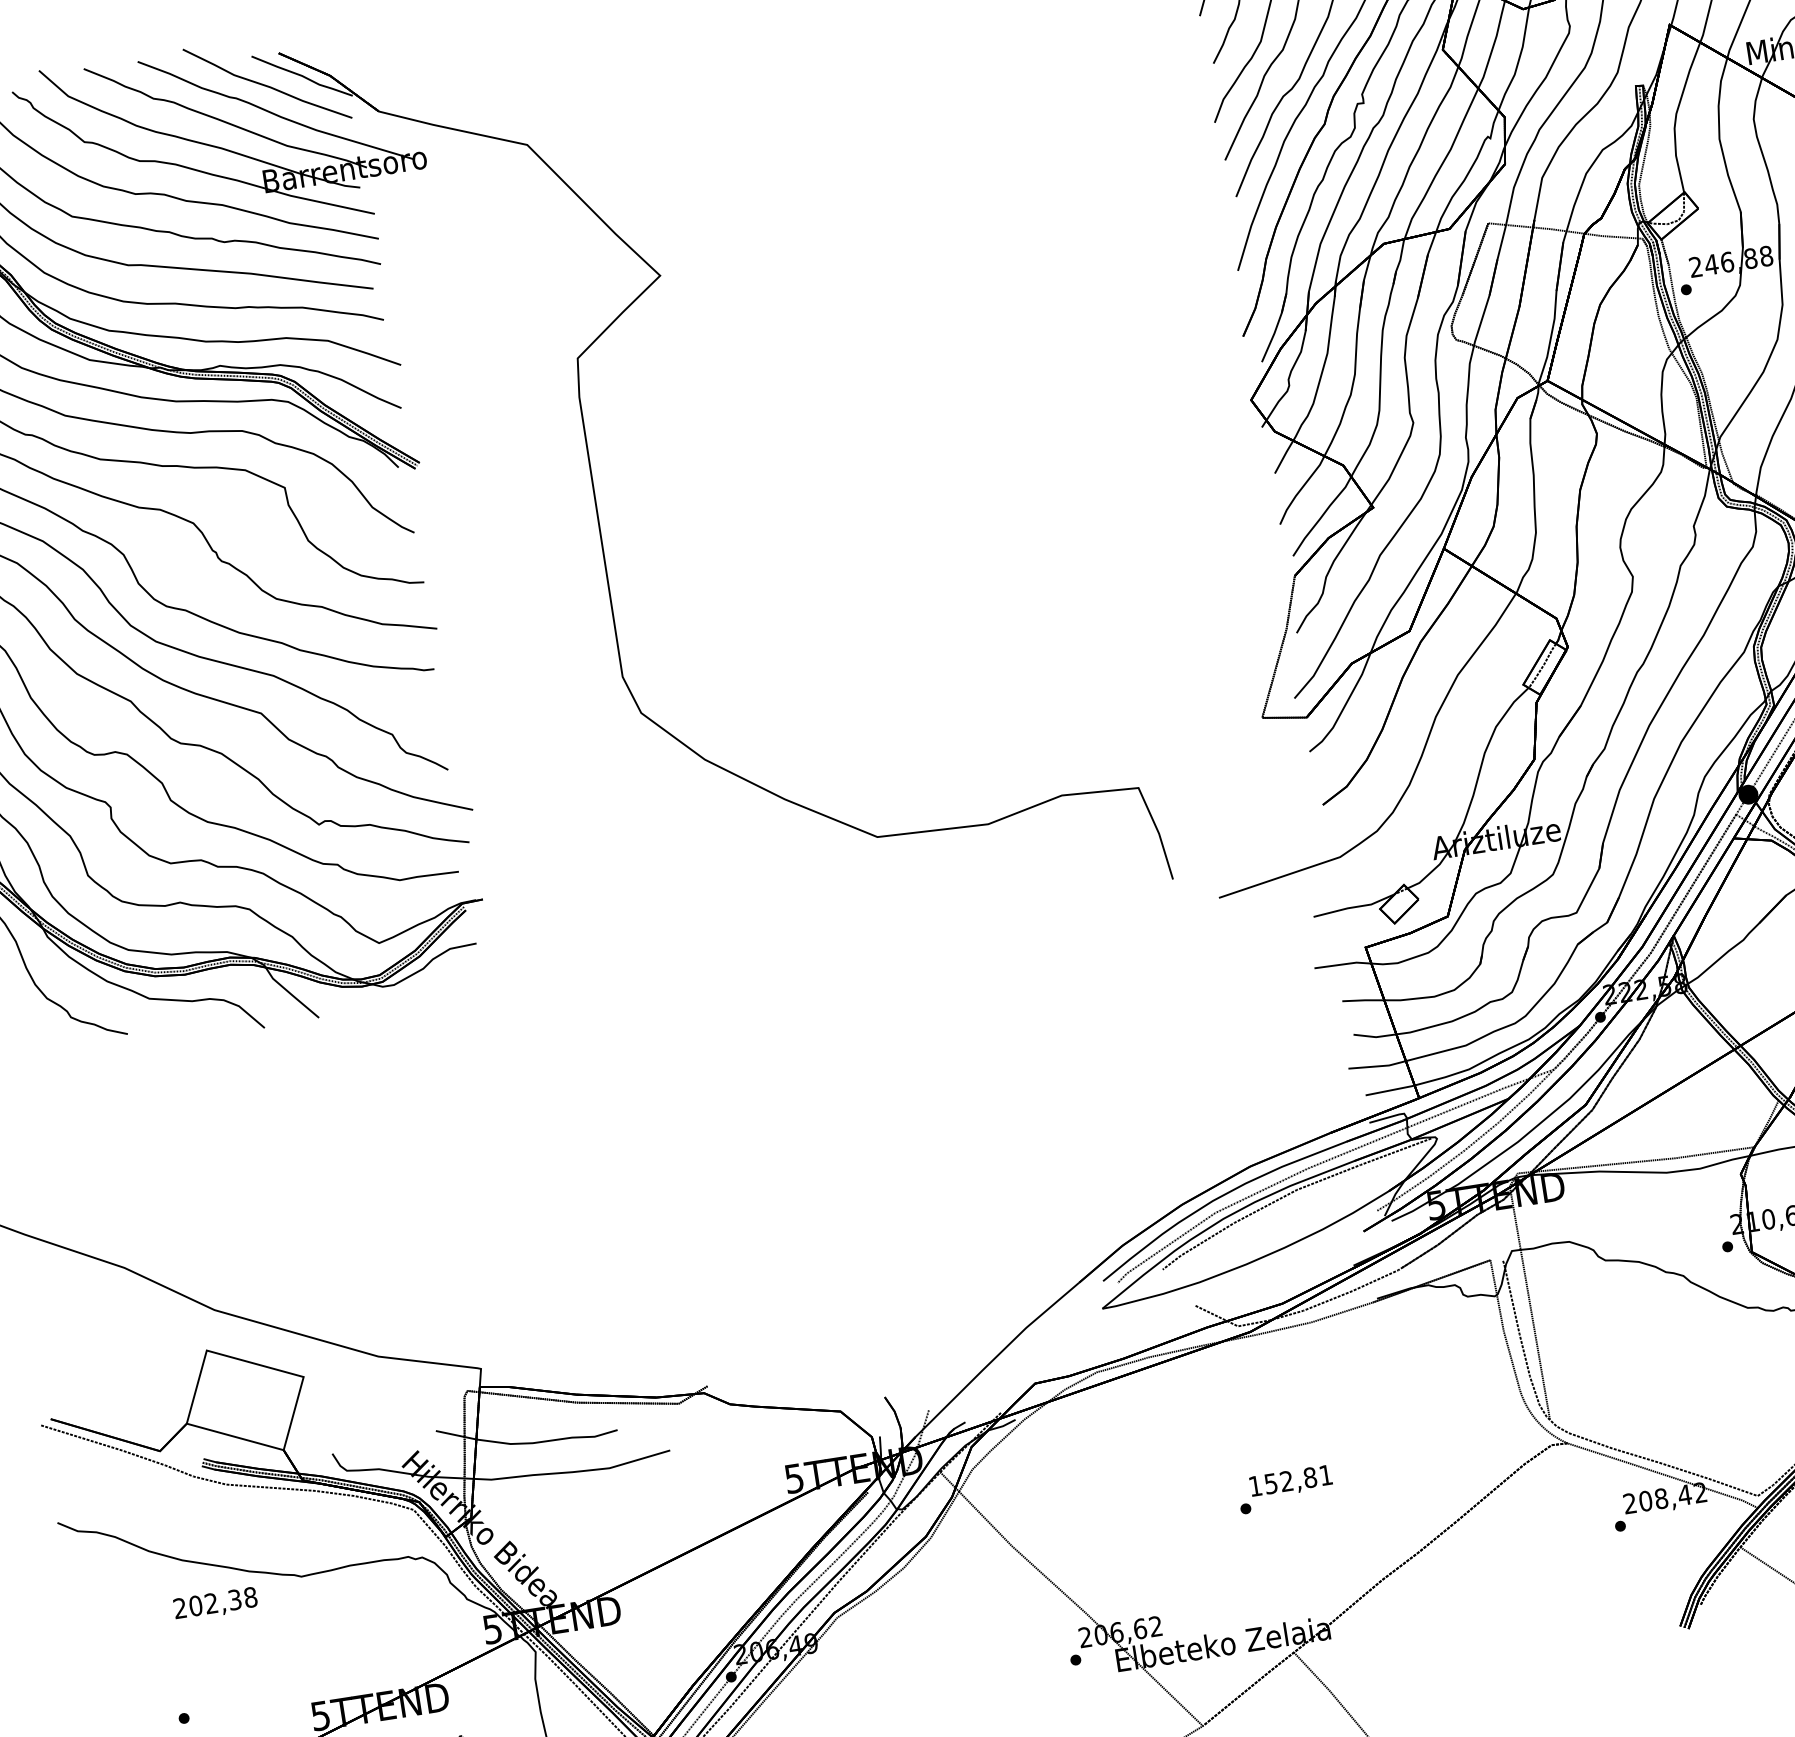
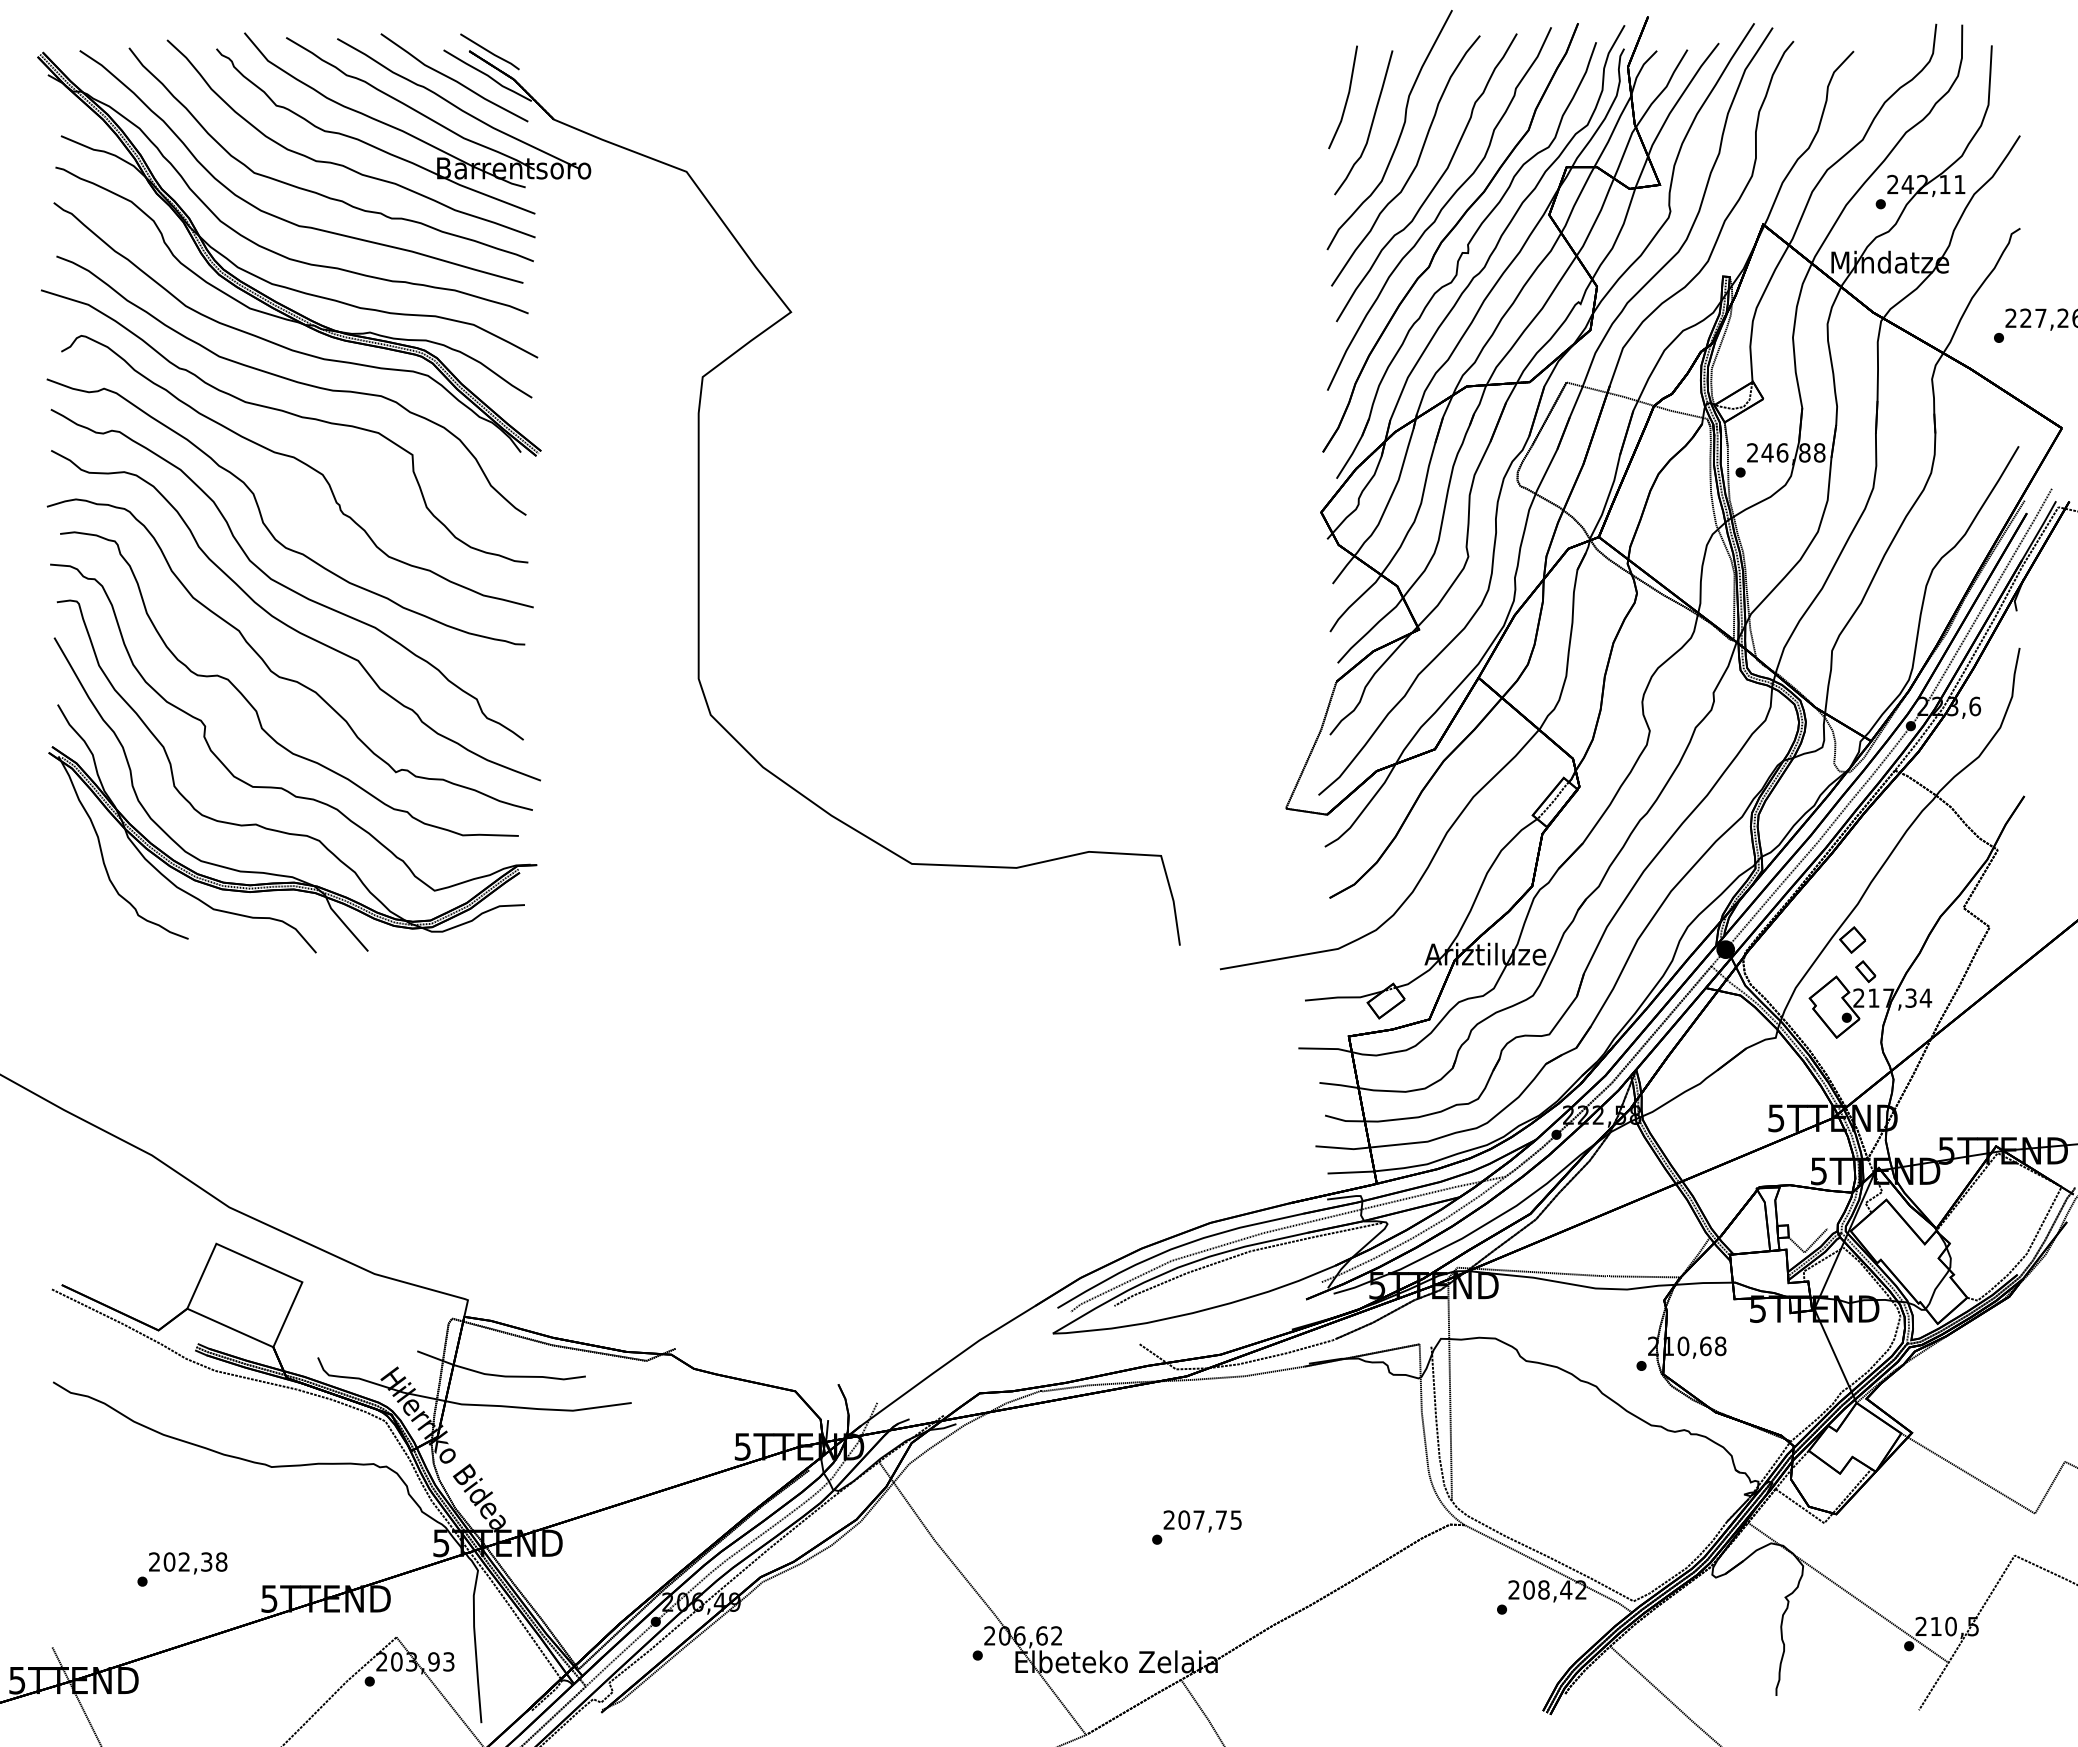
line: (300, 50) -> (489, 51), added
text: (1290, 1480) -> (1202, 1519), 152,81 -> 207,75
text: (216, 1604) -> (188, 1563), moved

